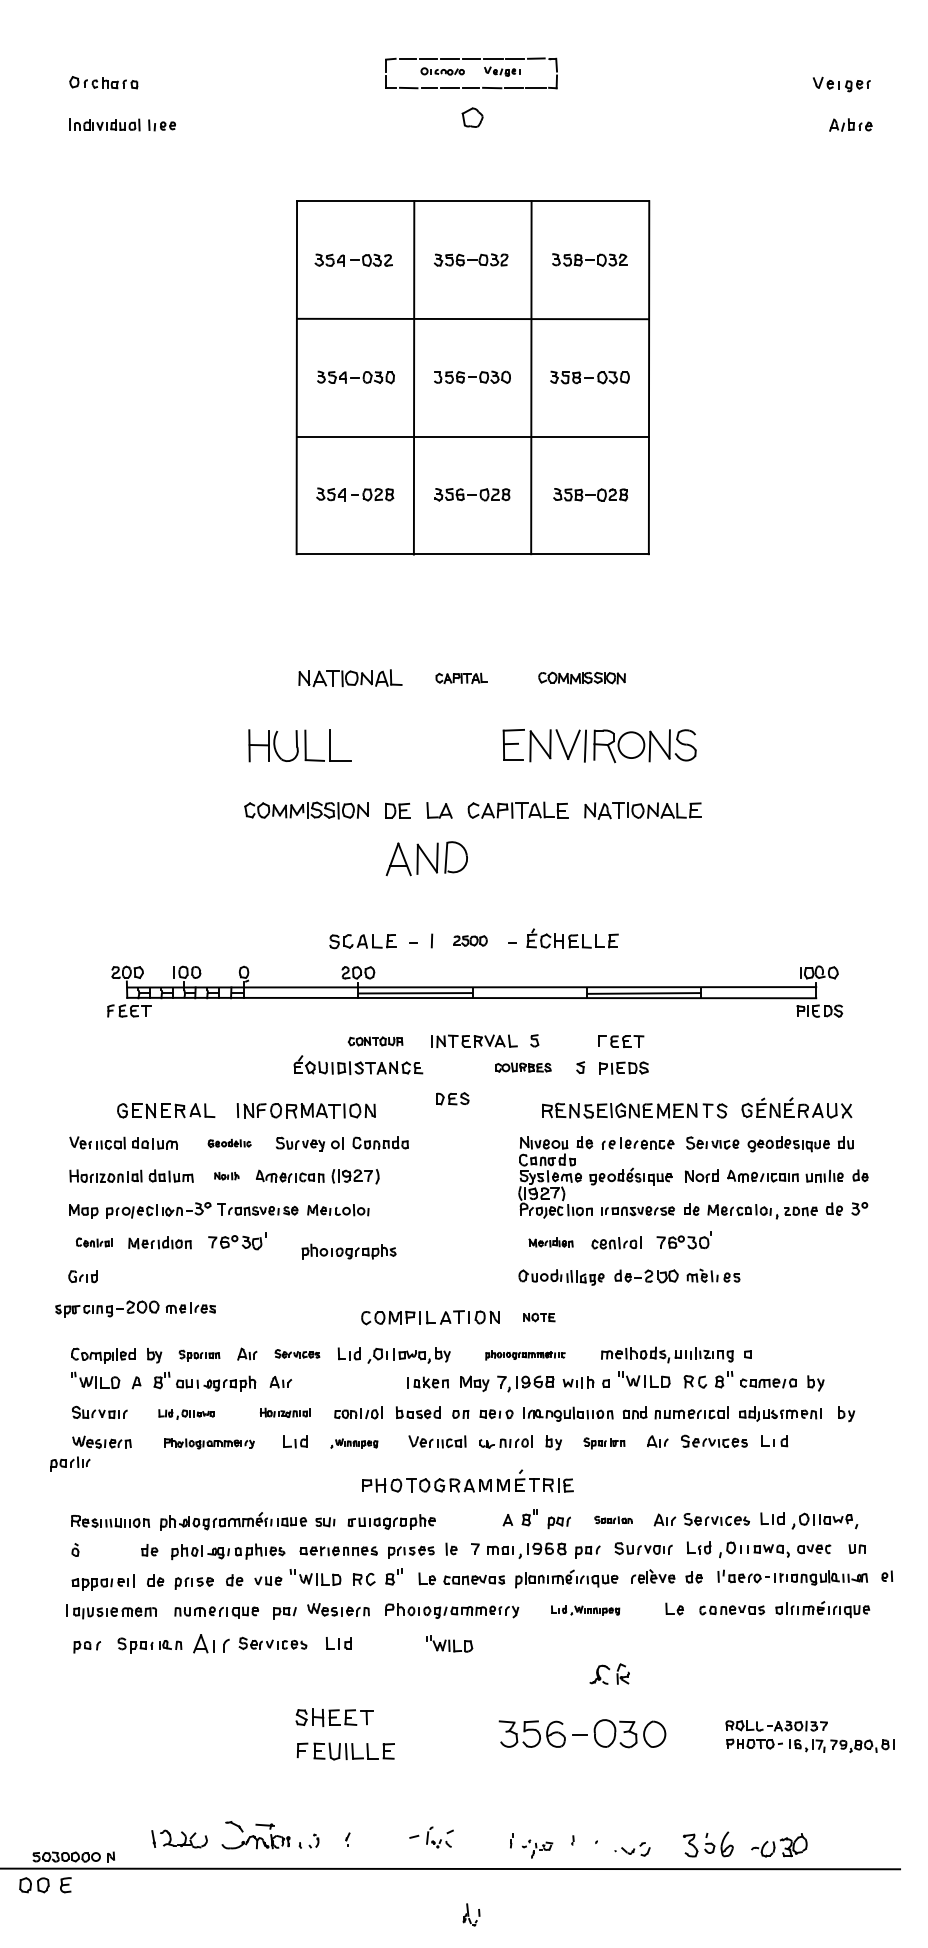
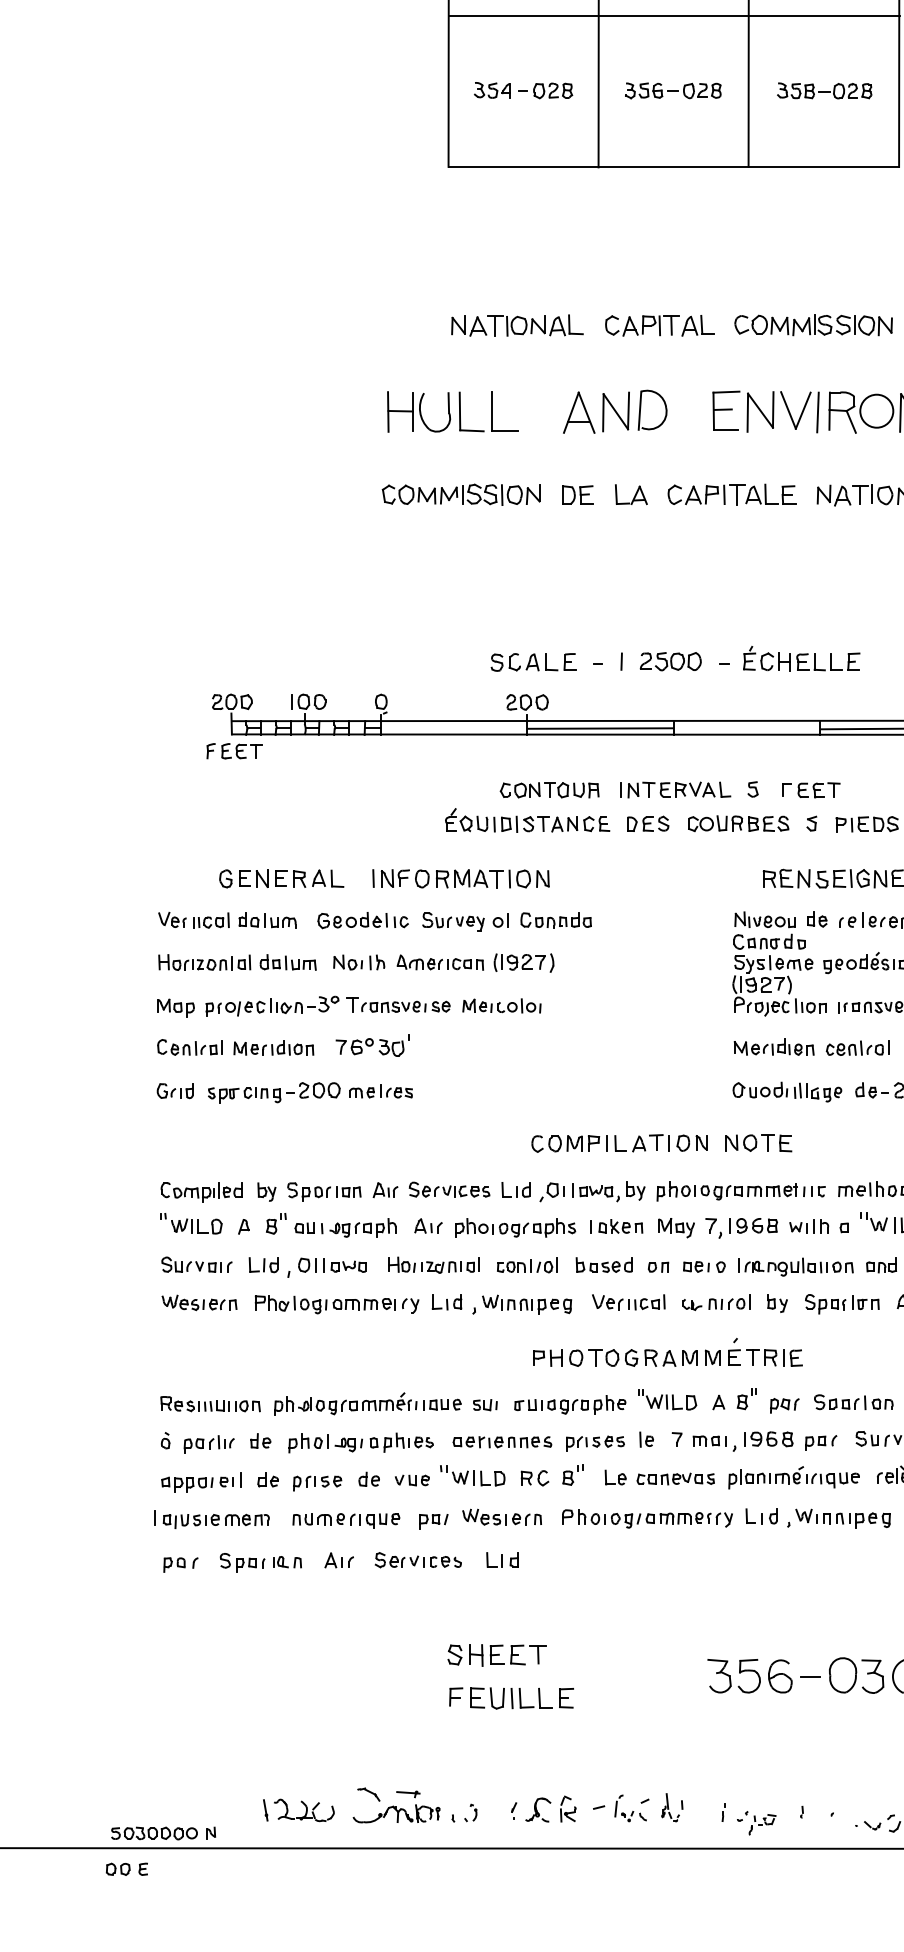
part: (581, 677) -> (812, 324), size x1.43
part: (461, 678) -> (659, 325), size x1.67
part: (426, 858) -> (614, 411), moved
part: (470, 940) -> (670, 661), size x1.43
part: (375, 1041) -> (549, 790), size x1.43
part: (621, 1041) -> (811, 790), moved
part: (523, 1067) -> (738, 823), size x1.43
part: (452, 1098) -> (647, 823), moved
part: (229, 1143) -> (362, 920), size x1.67
part: (226, 1175) -> (358, 961), size x1.67
part: (93, 1242) -> (188, 1047), size x1.43
part: (550, 1242) -> (773, 1047), size x1.43
part: (348, 1251) -> (514, 1227), moved
part: (135, 1308) -> (310, 1092), moved
part: (539, 1317) -> (759, 1143), size x1.67
part: (297, 1353) -> (449, 1189), size x1.43
part: (199, 1355) -> (324, 1191), size x1.43
part: (525, 1355) -> (741, 1191), size x1.67
part: (284, 1412) -> (433, 1264), size x1.43
part: (186, 1414) -> (307, 1267), size x1.67
part: (209, 1443) -> (337, 1304), size x1.43
part: (354, 1443) -> (522, 1304), size x1.67
part: (604, 1443) -> (842, 1304), size x1.43
part: (70, 1463) -> (209, 1443), moved
part: (613, 1519) -> (853, 1401), size x1.67
part: (585, 1610) -> (818, 1518), size x1.67
part: (210, 1643) -> (338, 1560), size x0.62
part: (449, 1643) -> (667, 1399), moved
part: (609, 1673) -> (550, 1808), moved
part: (44, 1884) -> (126, 1868), size x0.62
part: (471, 1914) -> (672, 1807), moved

